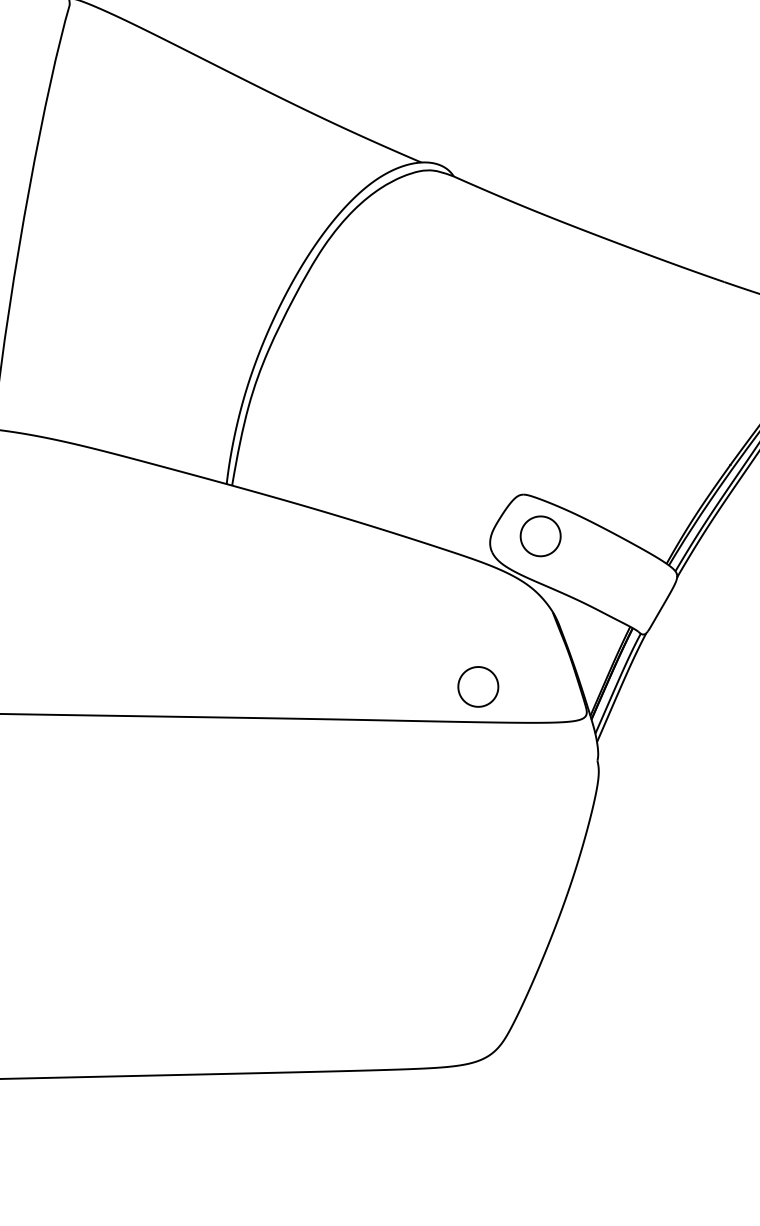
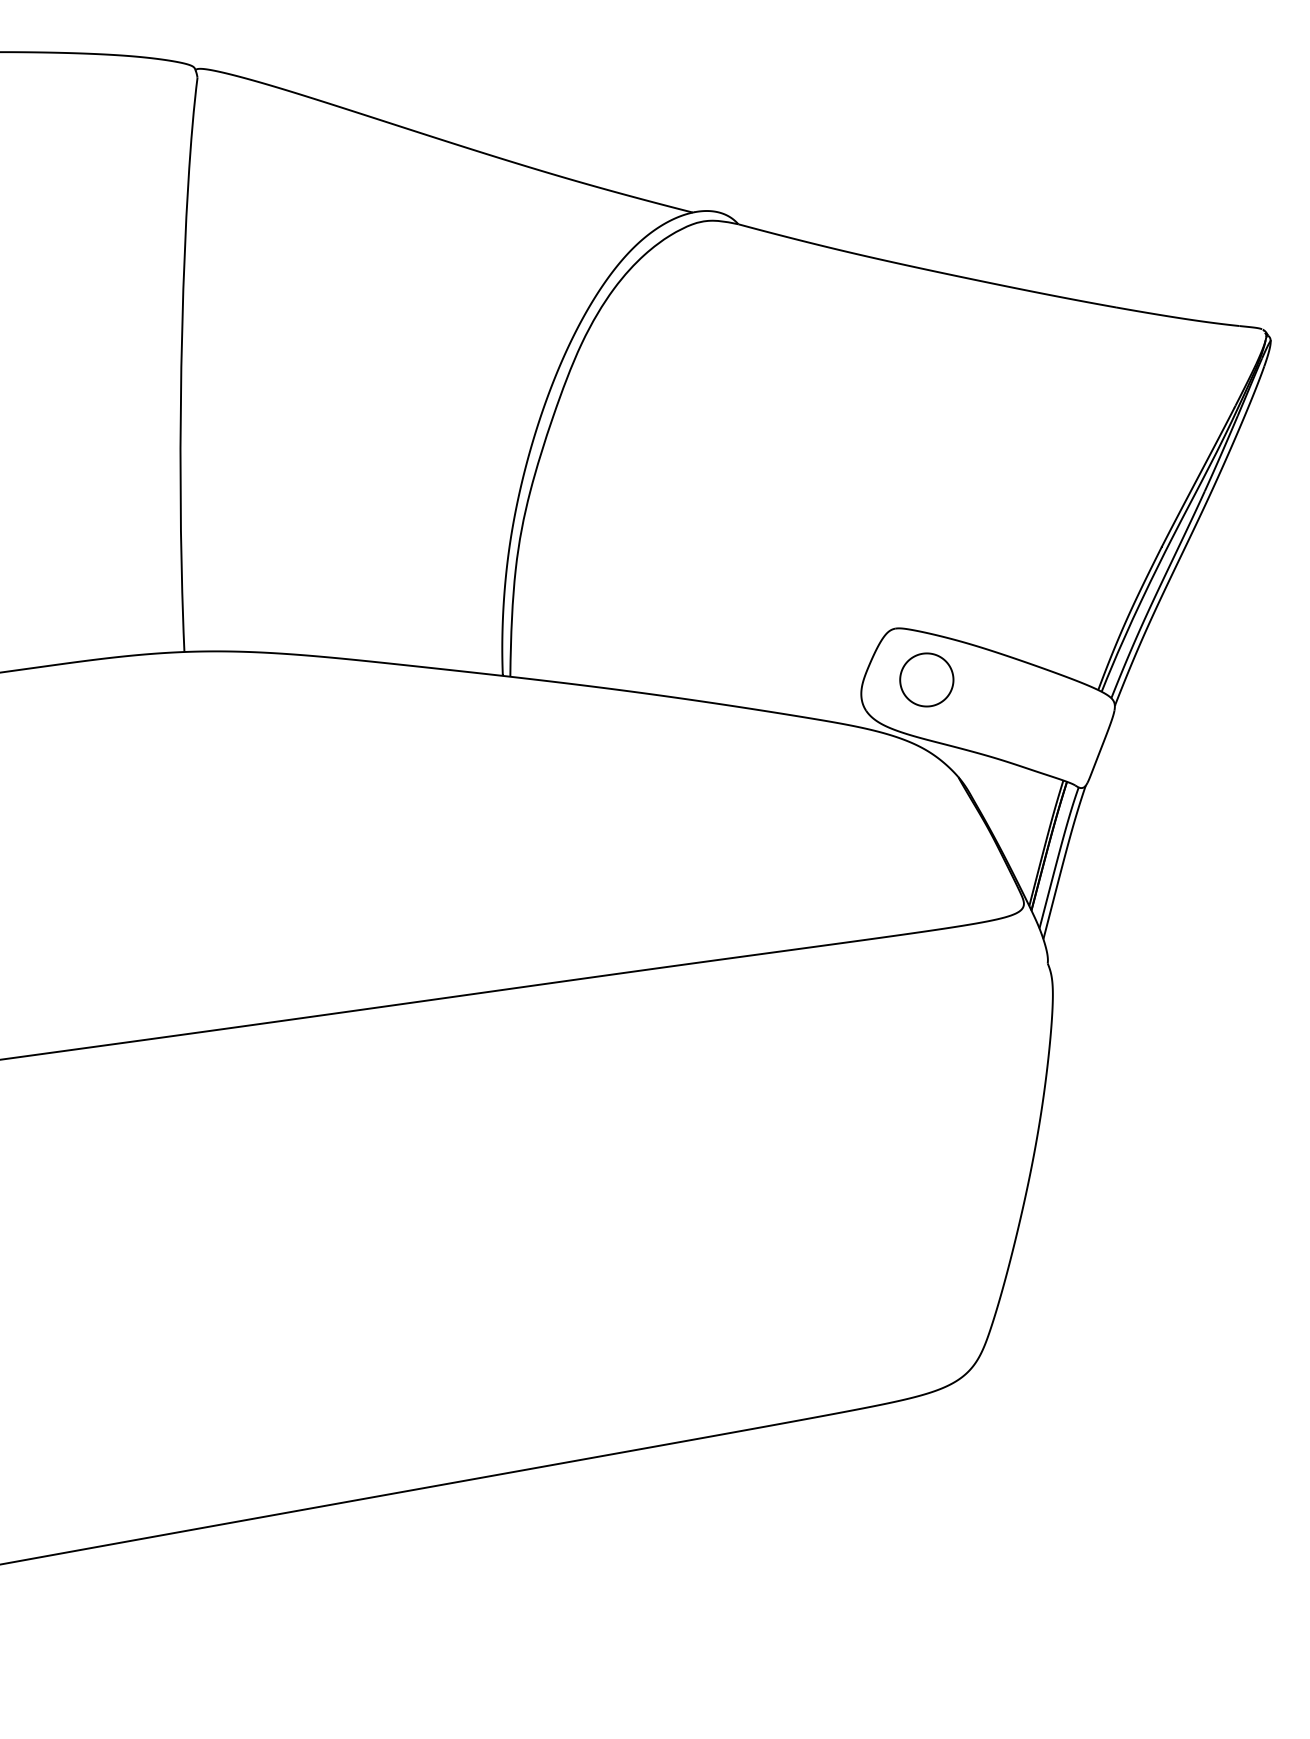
part: (478, 686) -> (875, 890), removed

